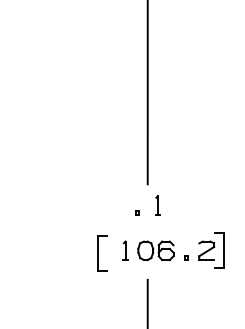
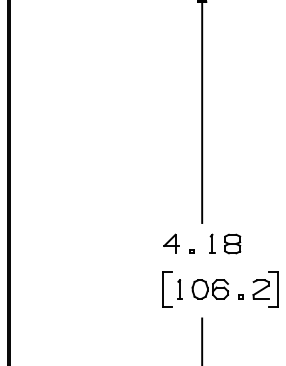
part: (117, 204) -> (171, 243), added
part: (178, 204) -> (232, 243), added
part: (103, 253) -> (167, 289), moved

